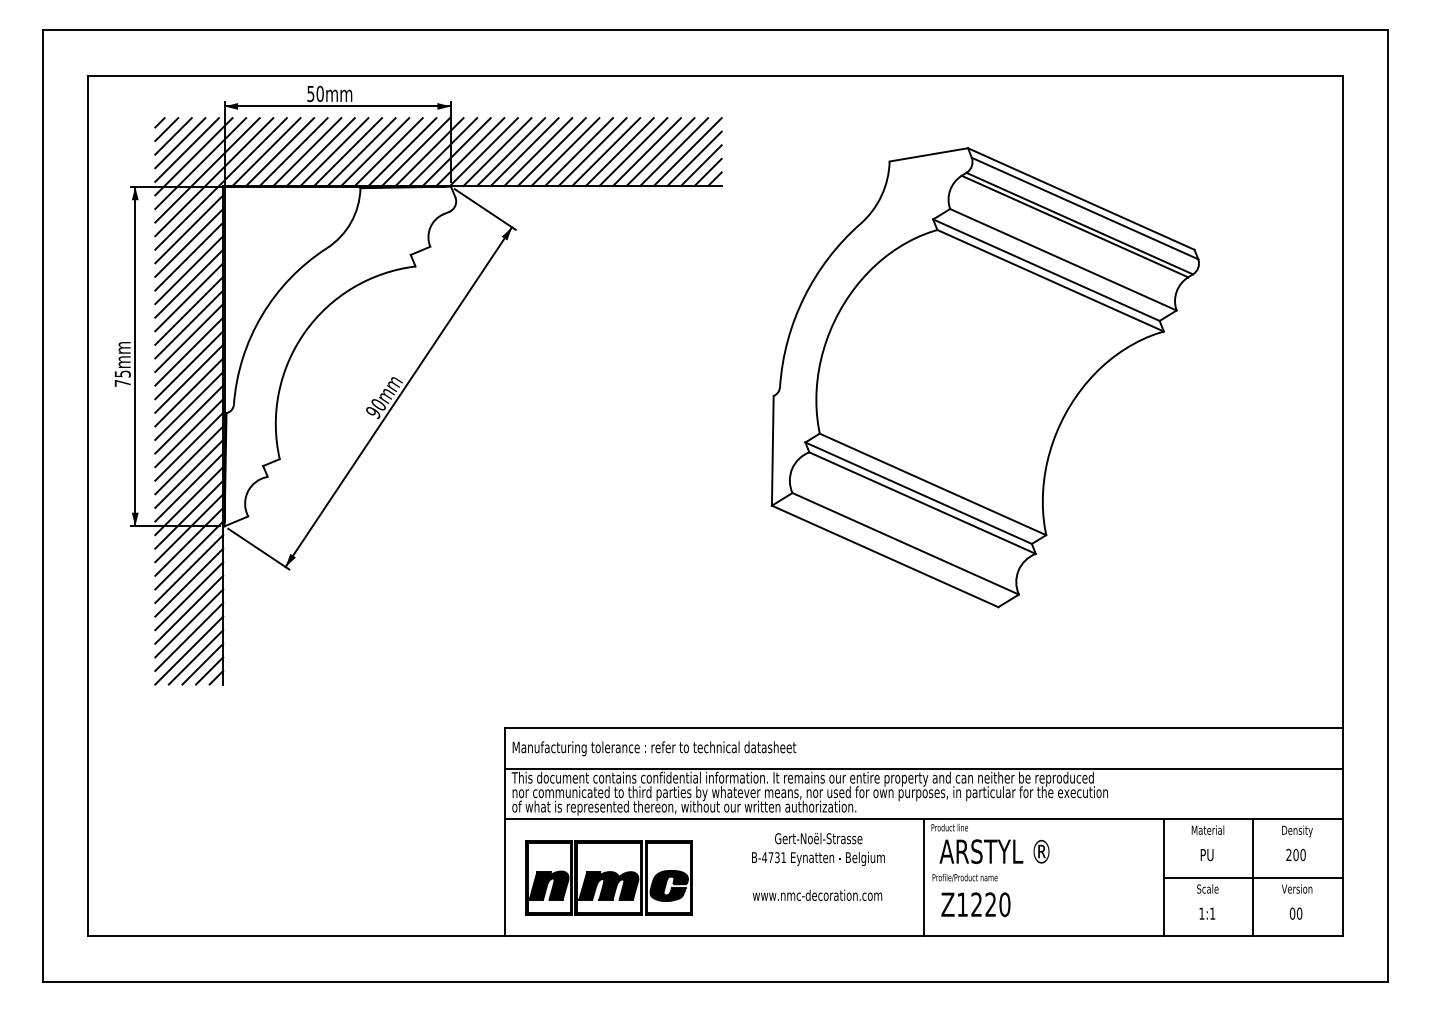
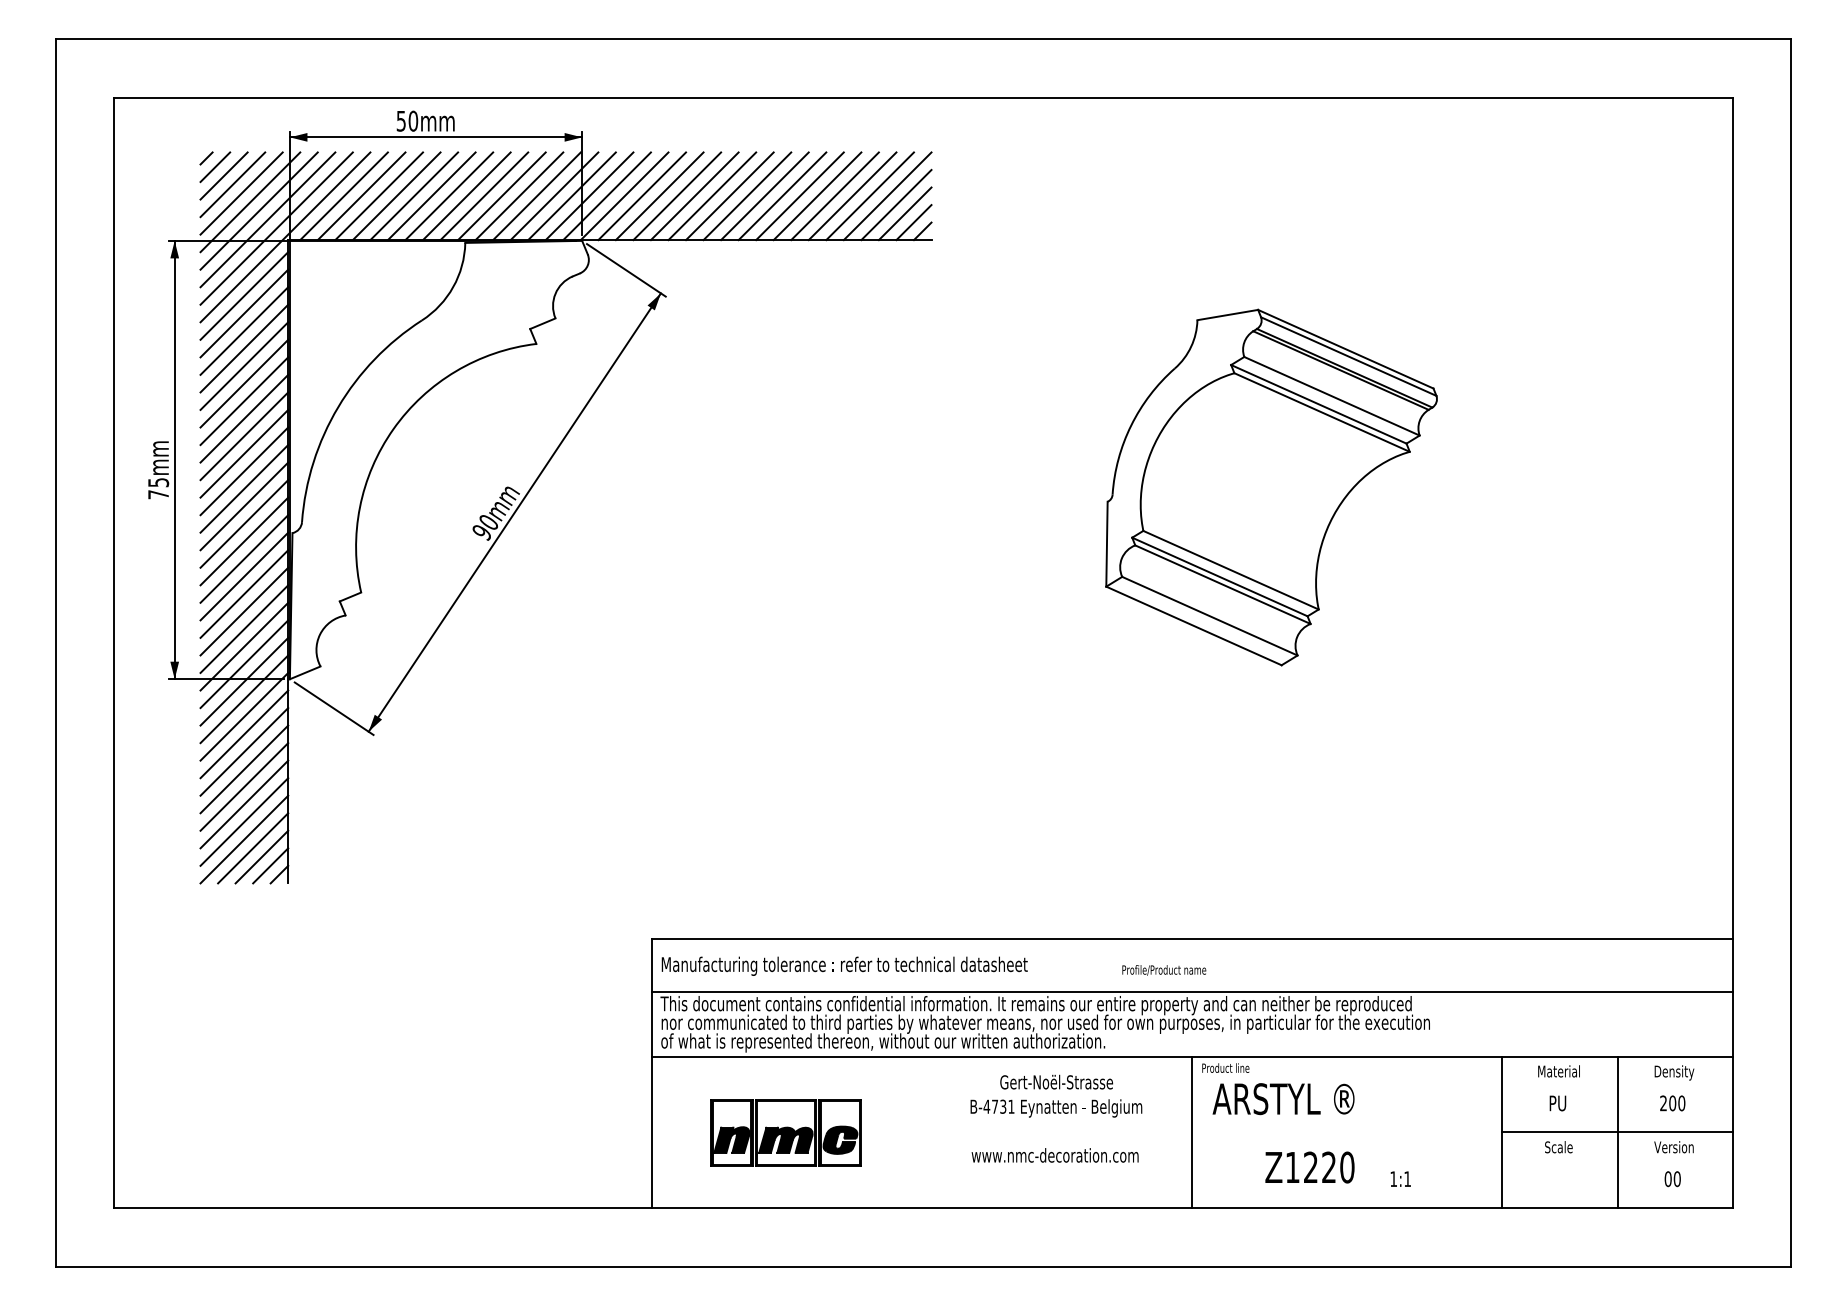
part: (984, 377) -> (1270, 487), size x0.6
part: (608, 877) -> (785, 1132), size x0.7
text: (964, 877) -> (1163, 969), moved
text: (975, 904) -> (1309, 1167), moved
text: (1207, 913) -> (1400, 1178), moved

